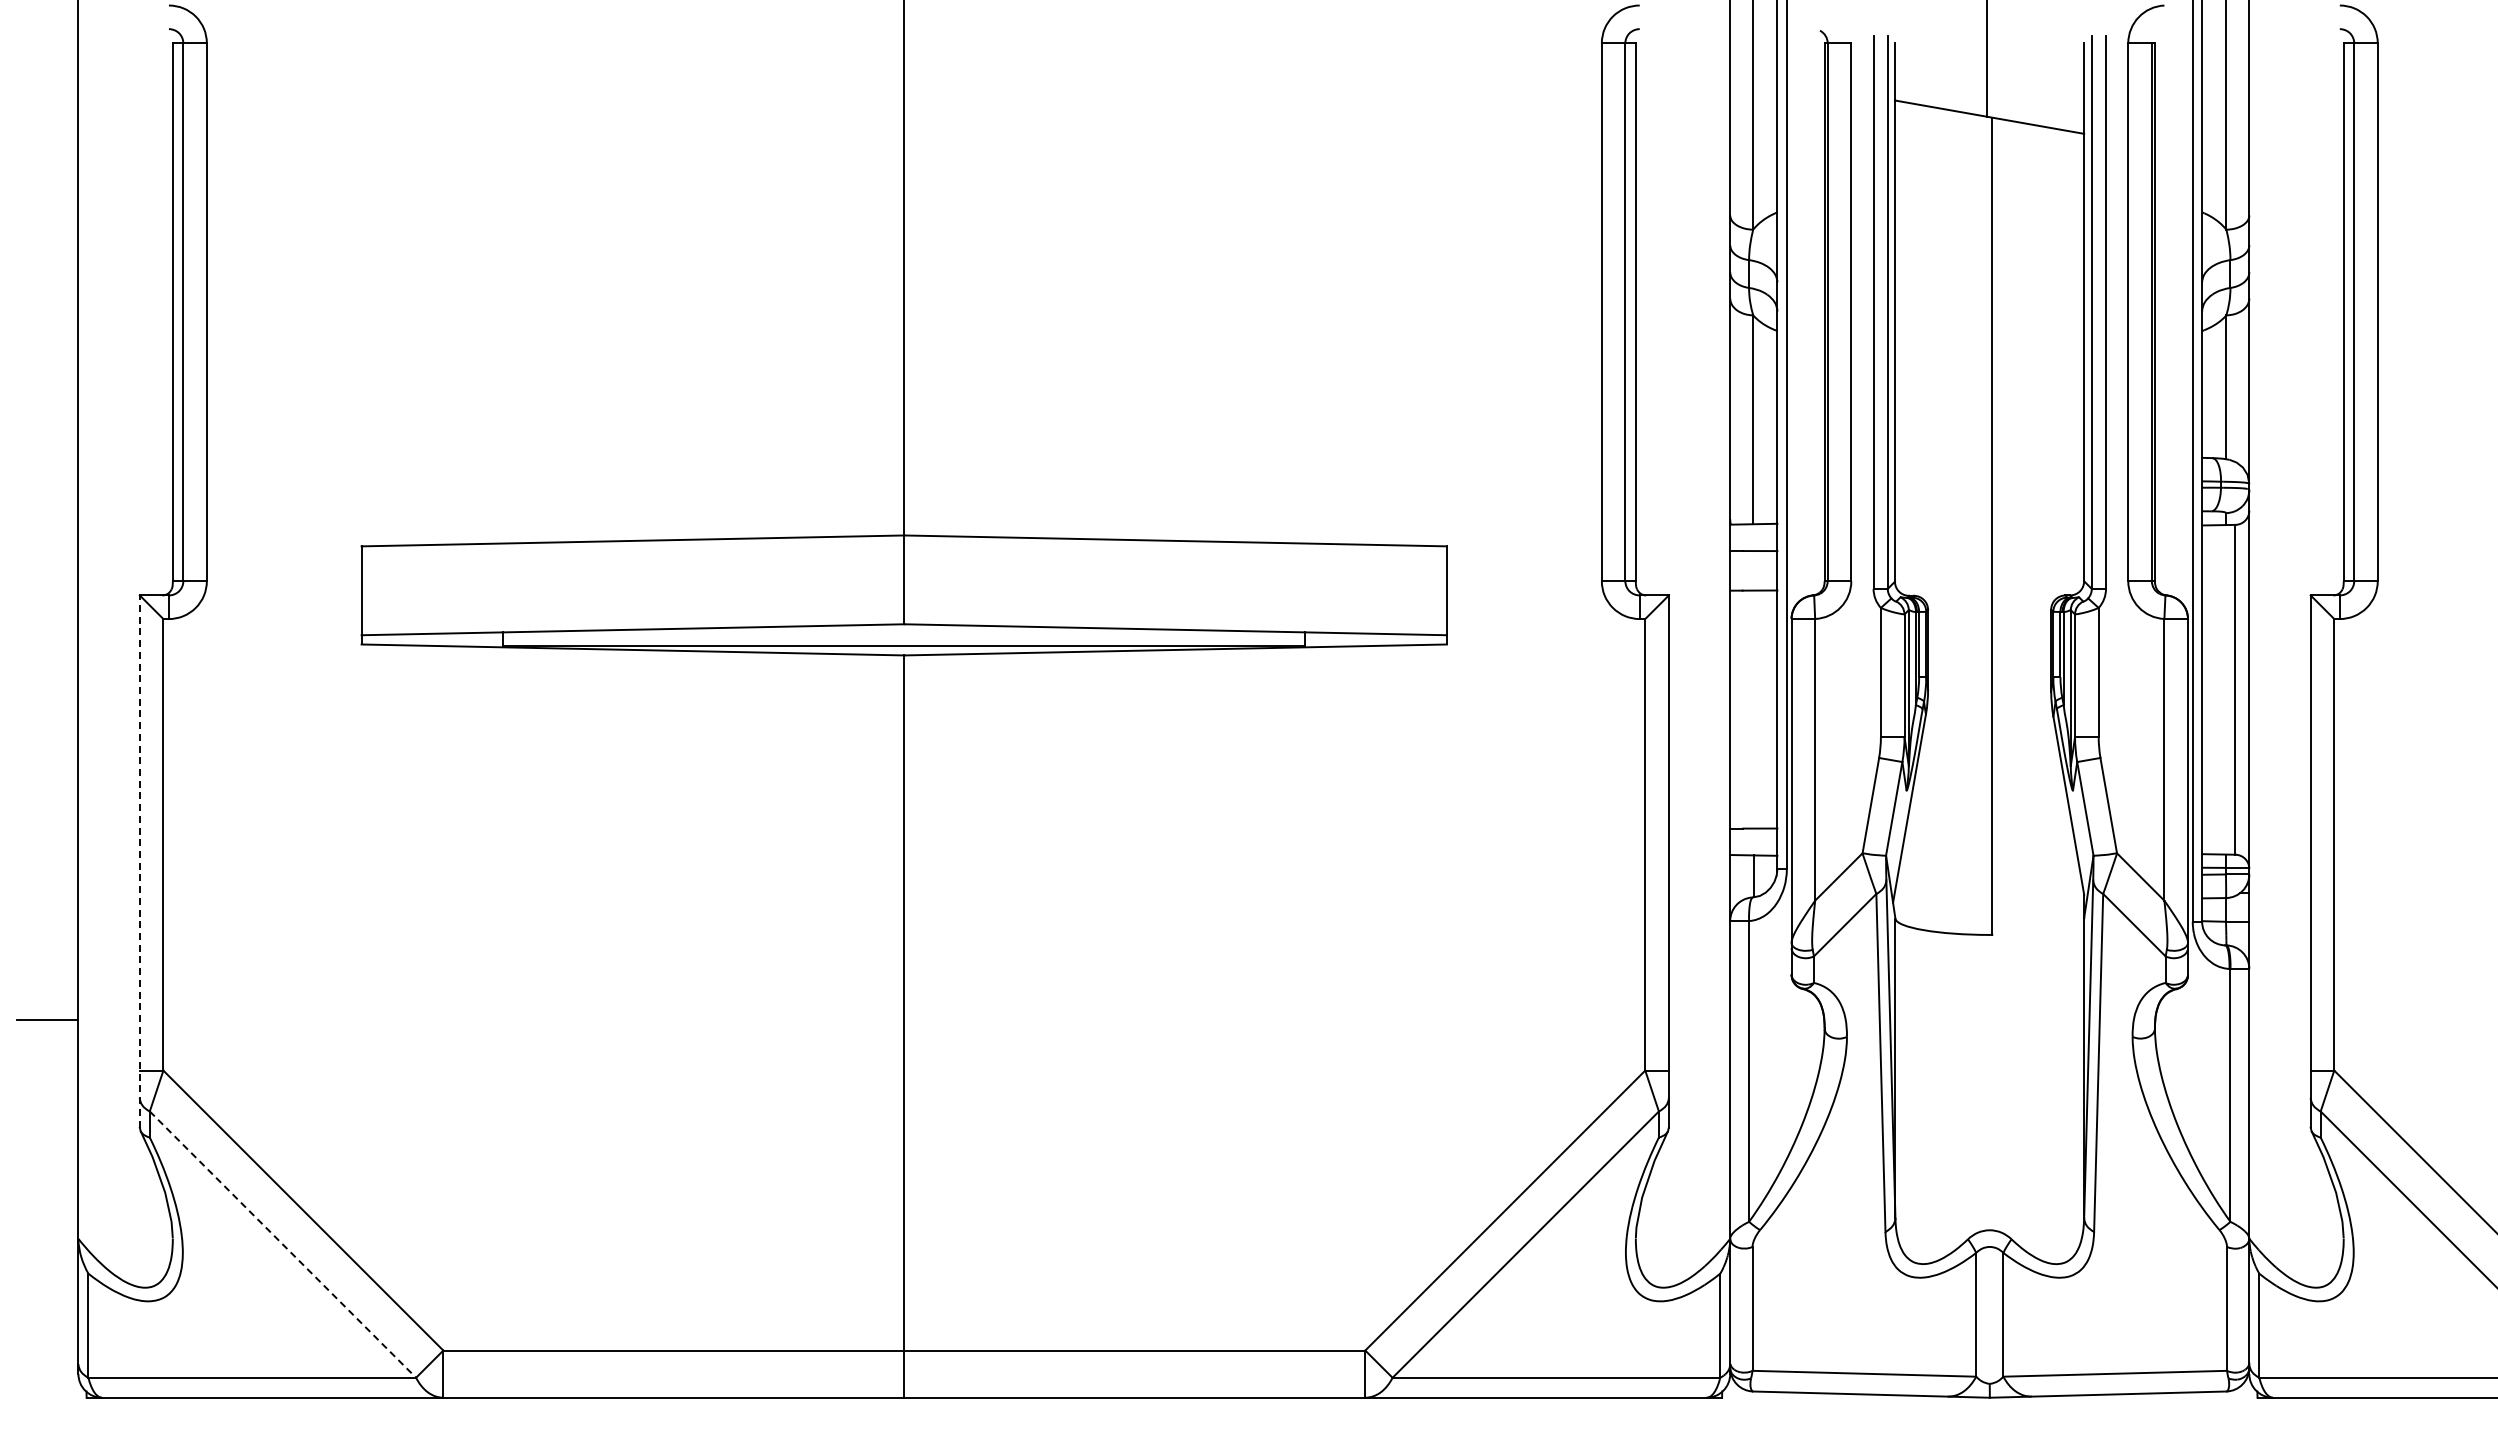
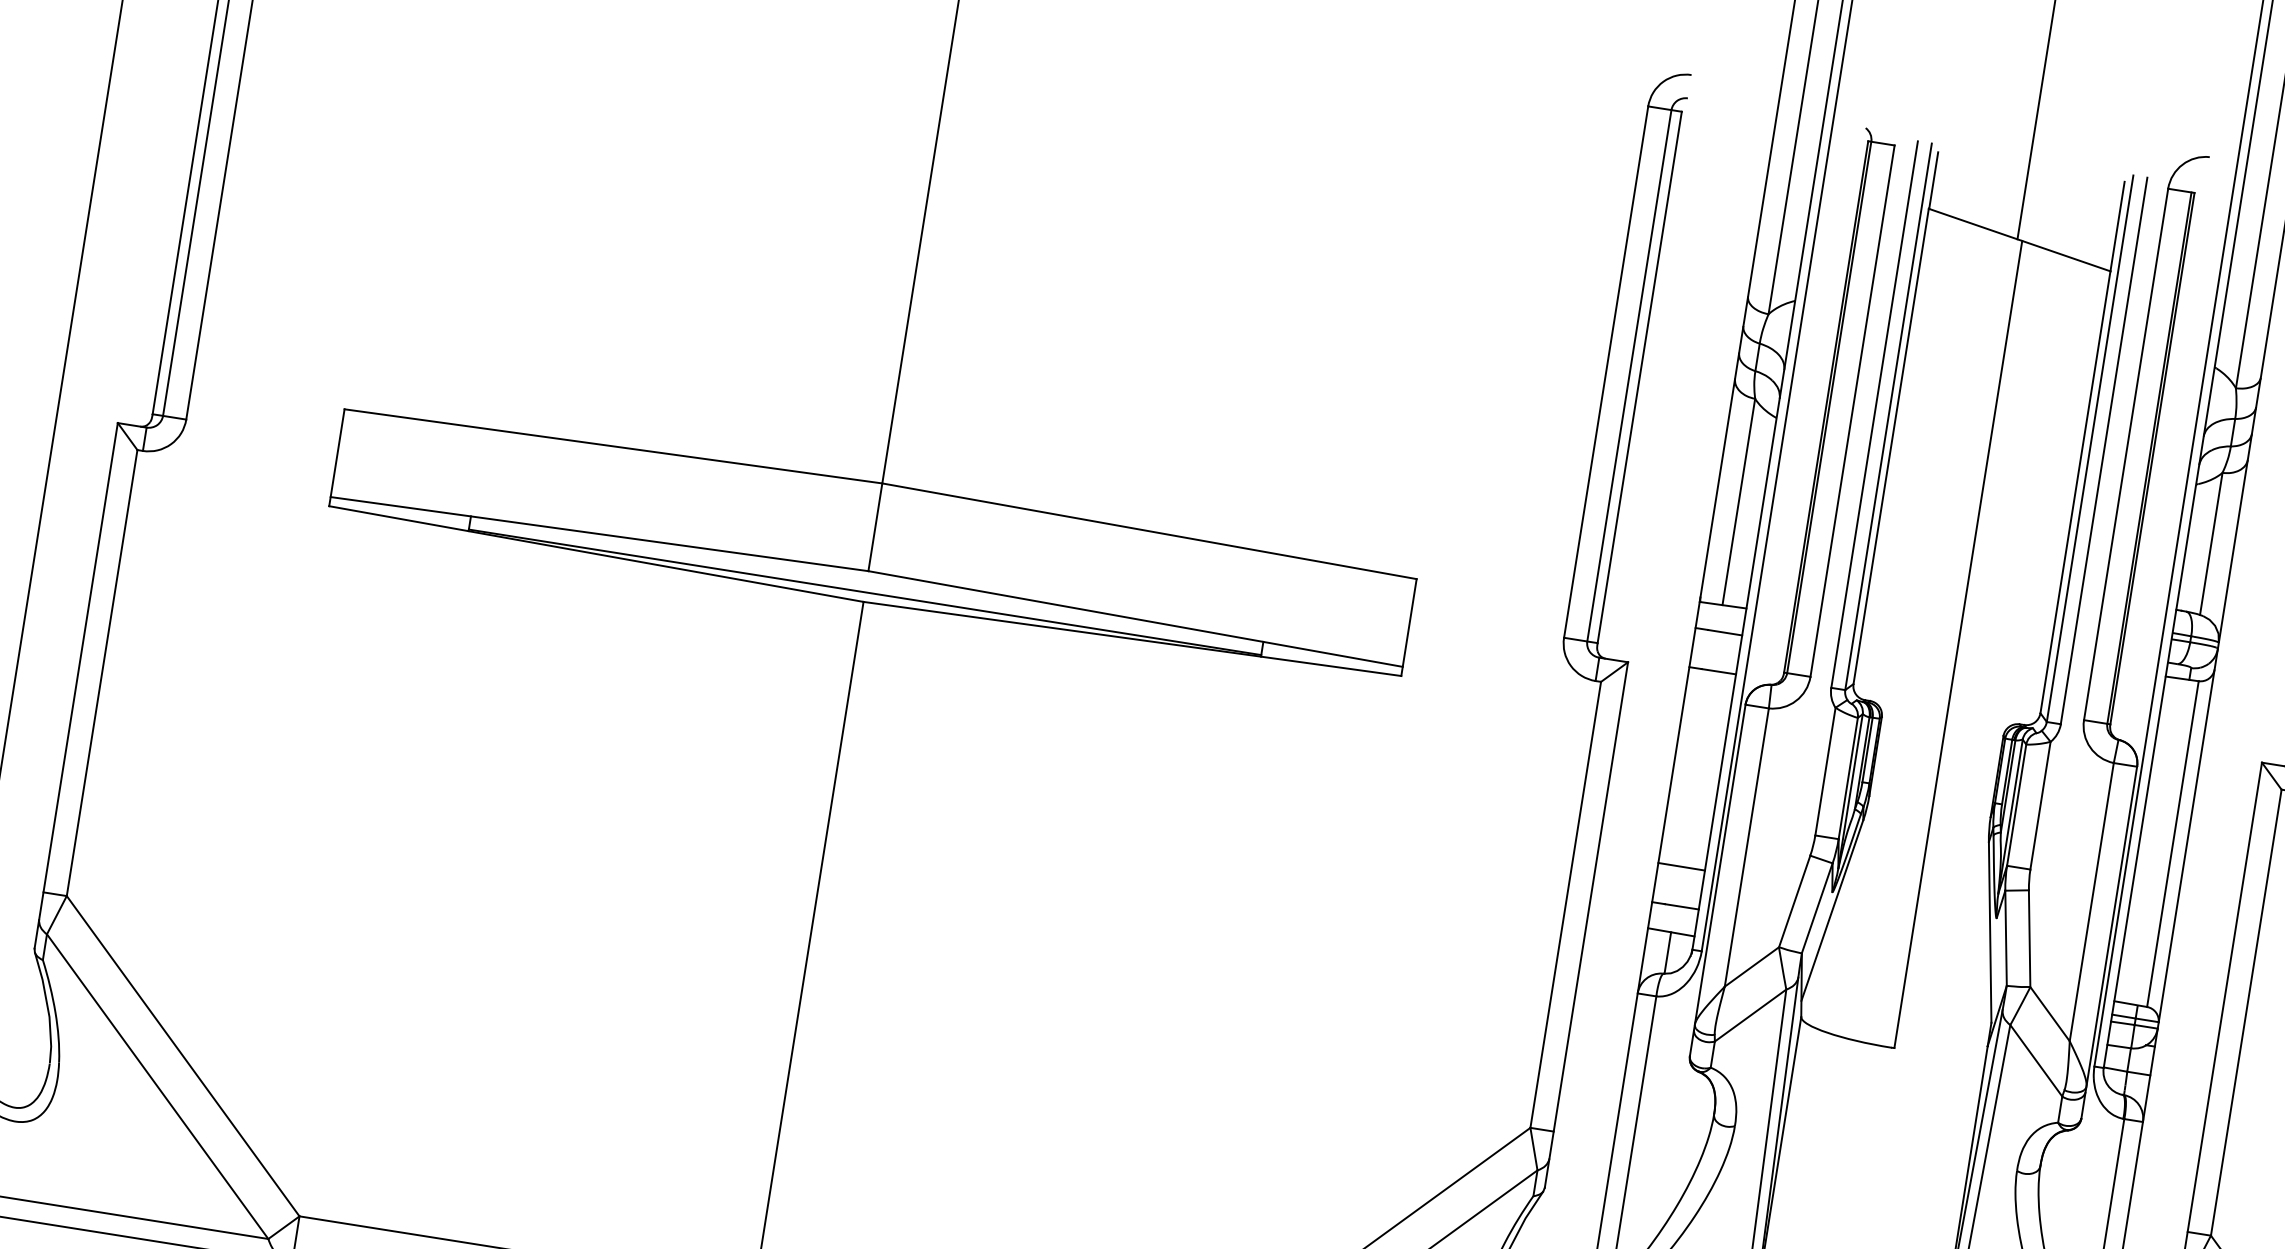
line: (1753, 788) -> (1681, 866), added
line: (139, 861) -> (75, 685), dashed -> solid
line: (283, 1244) -> (158, 1086), dashed -> solid

